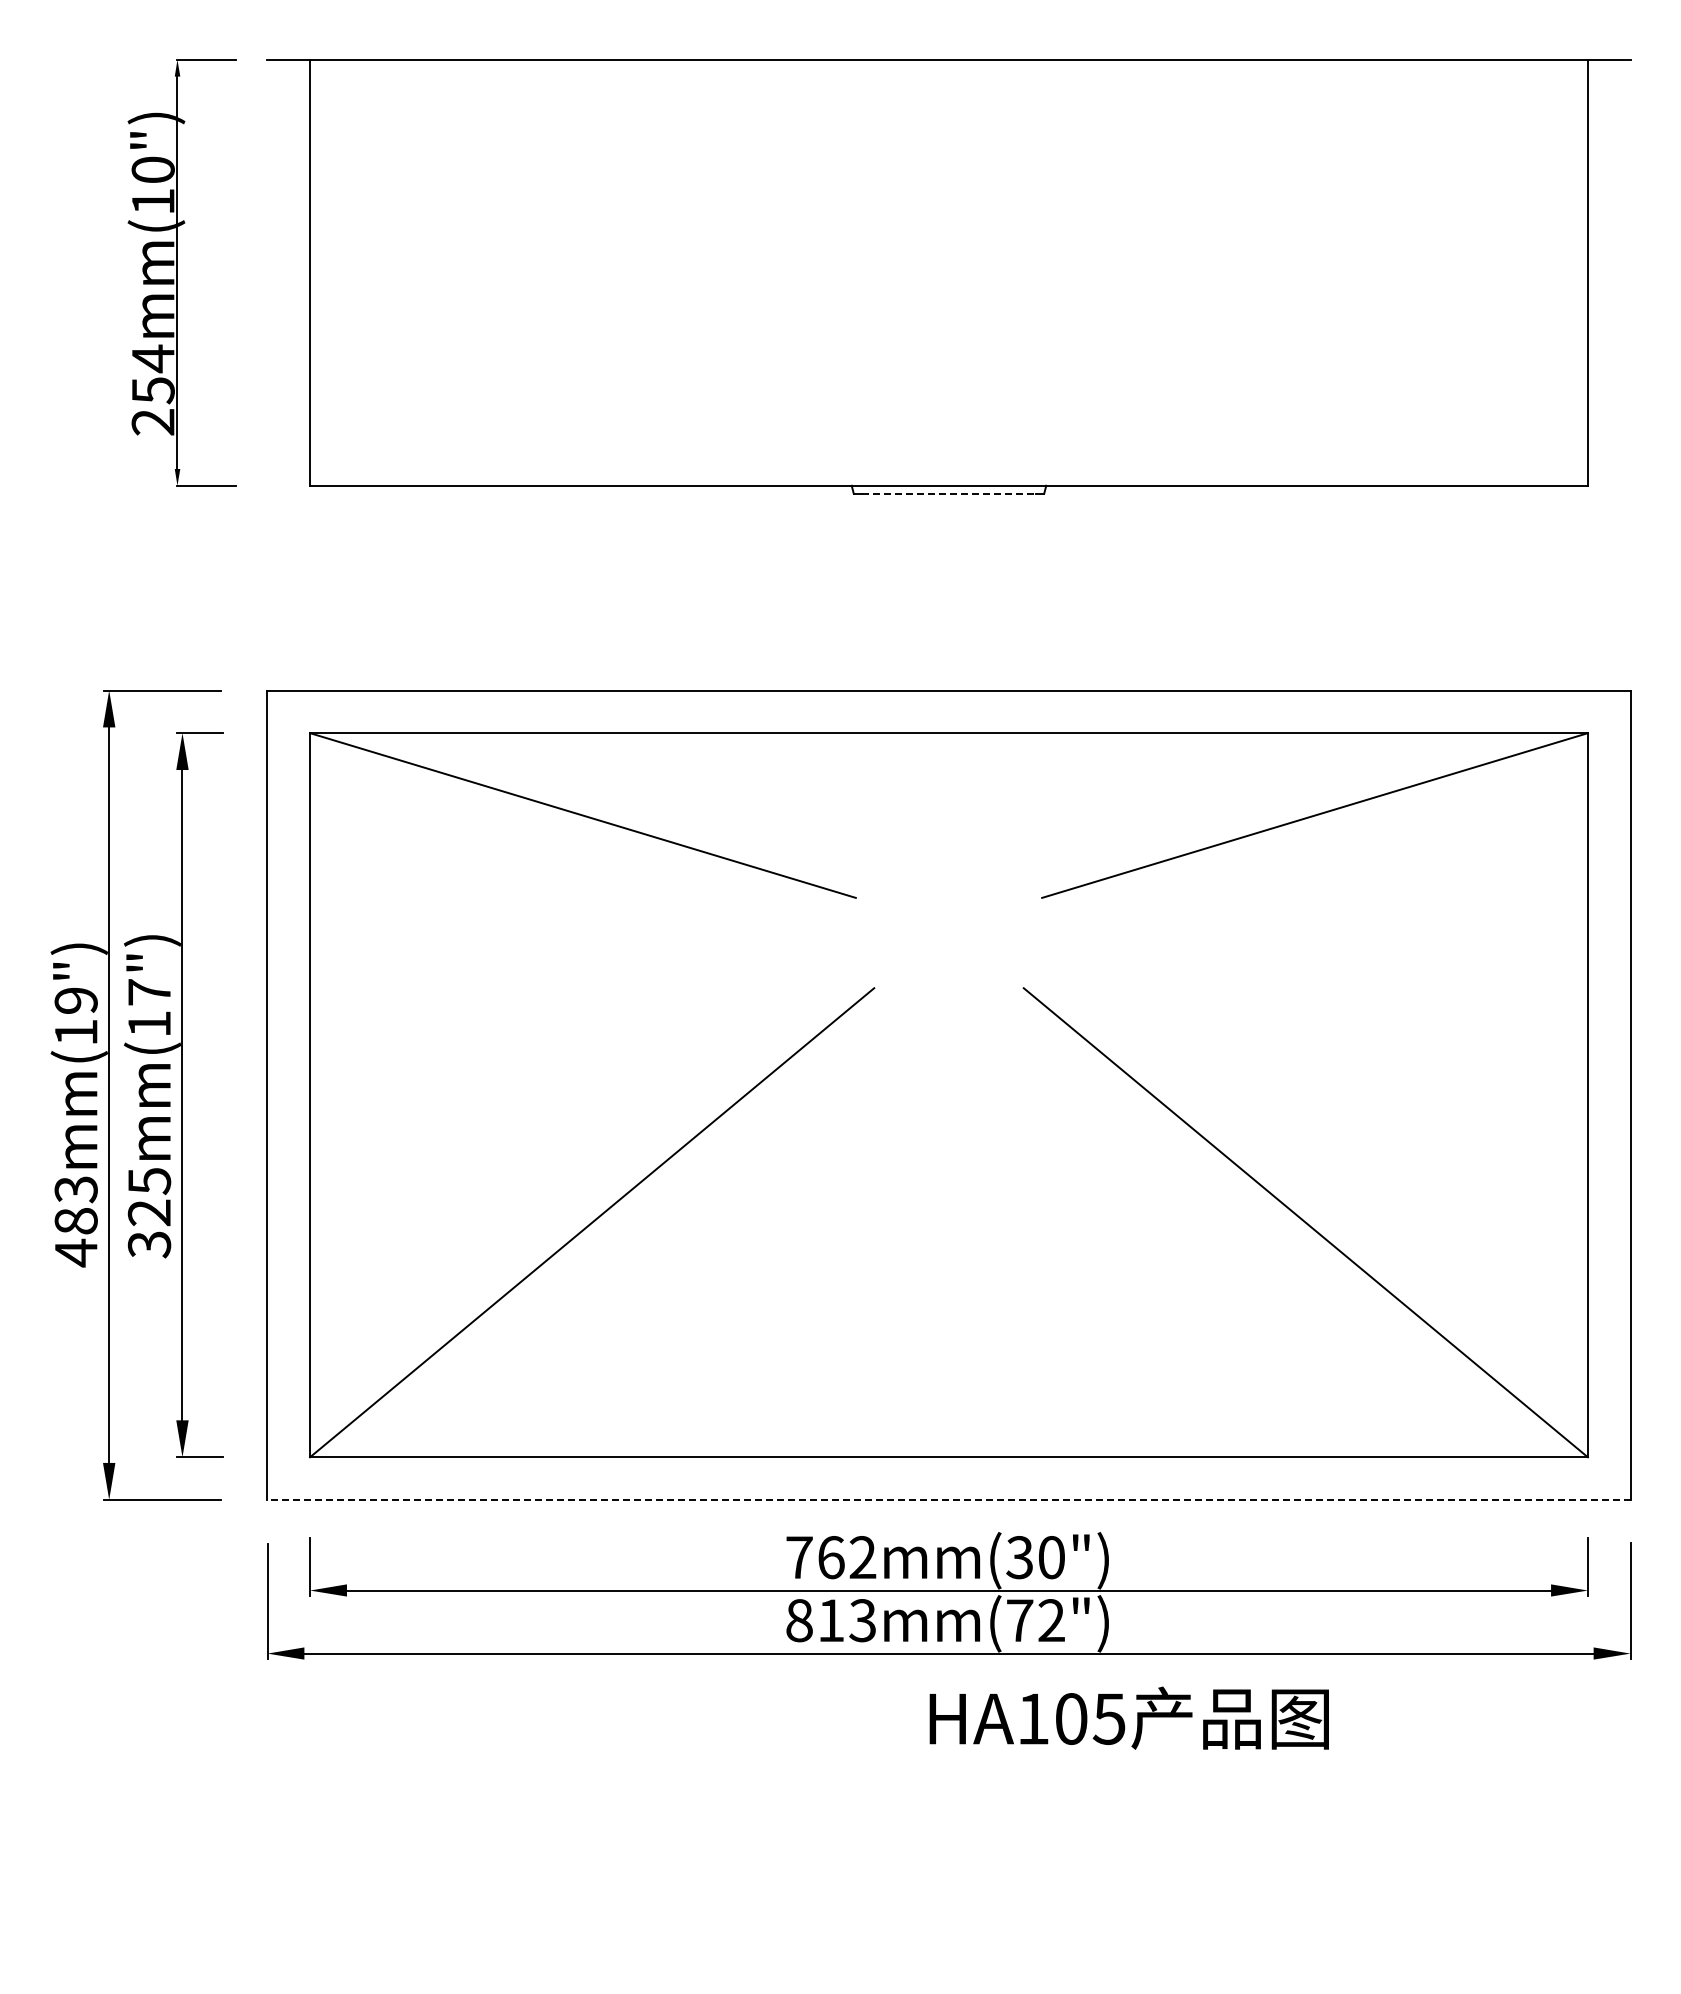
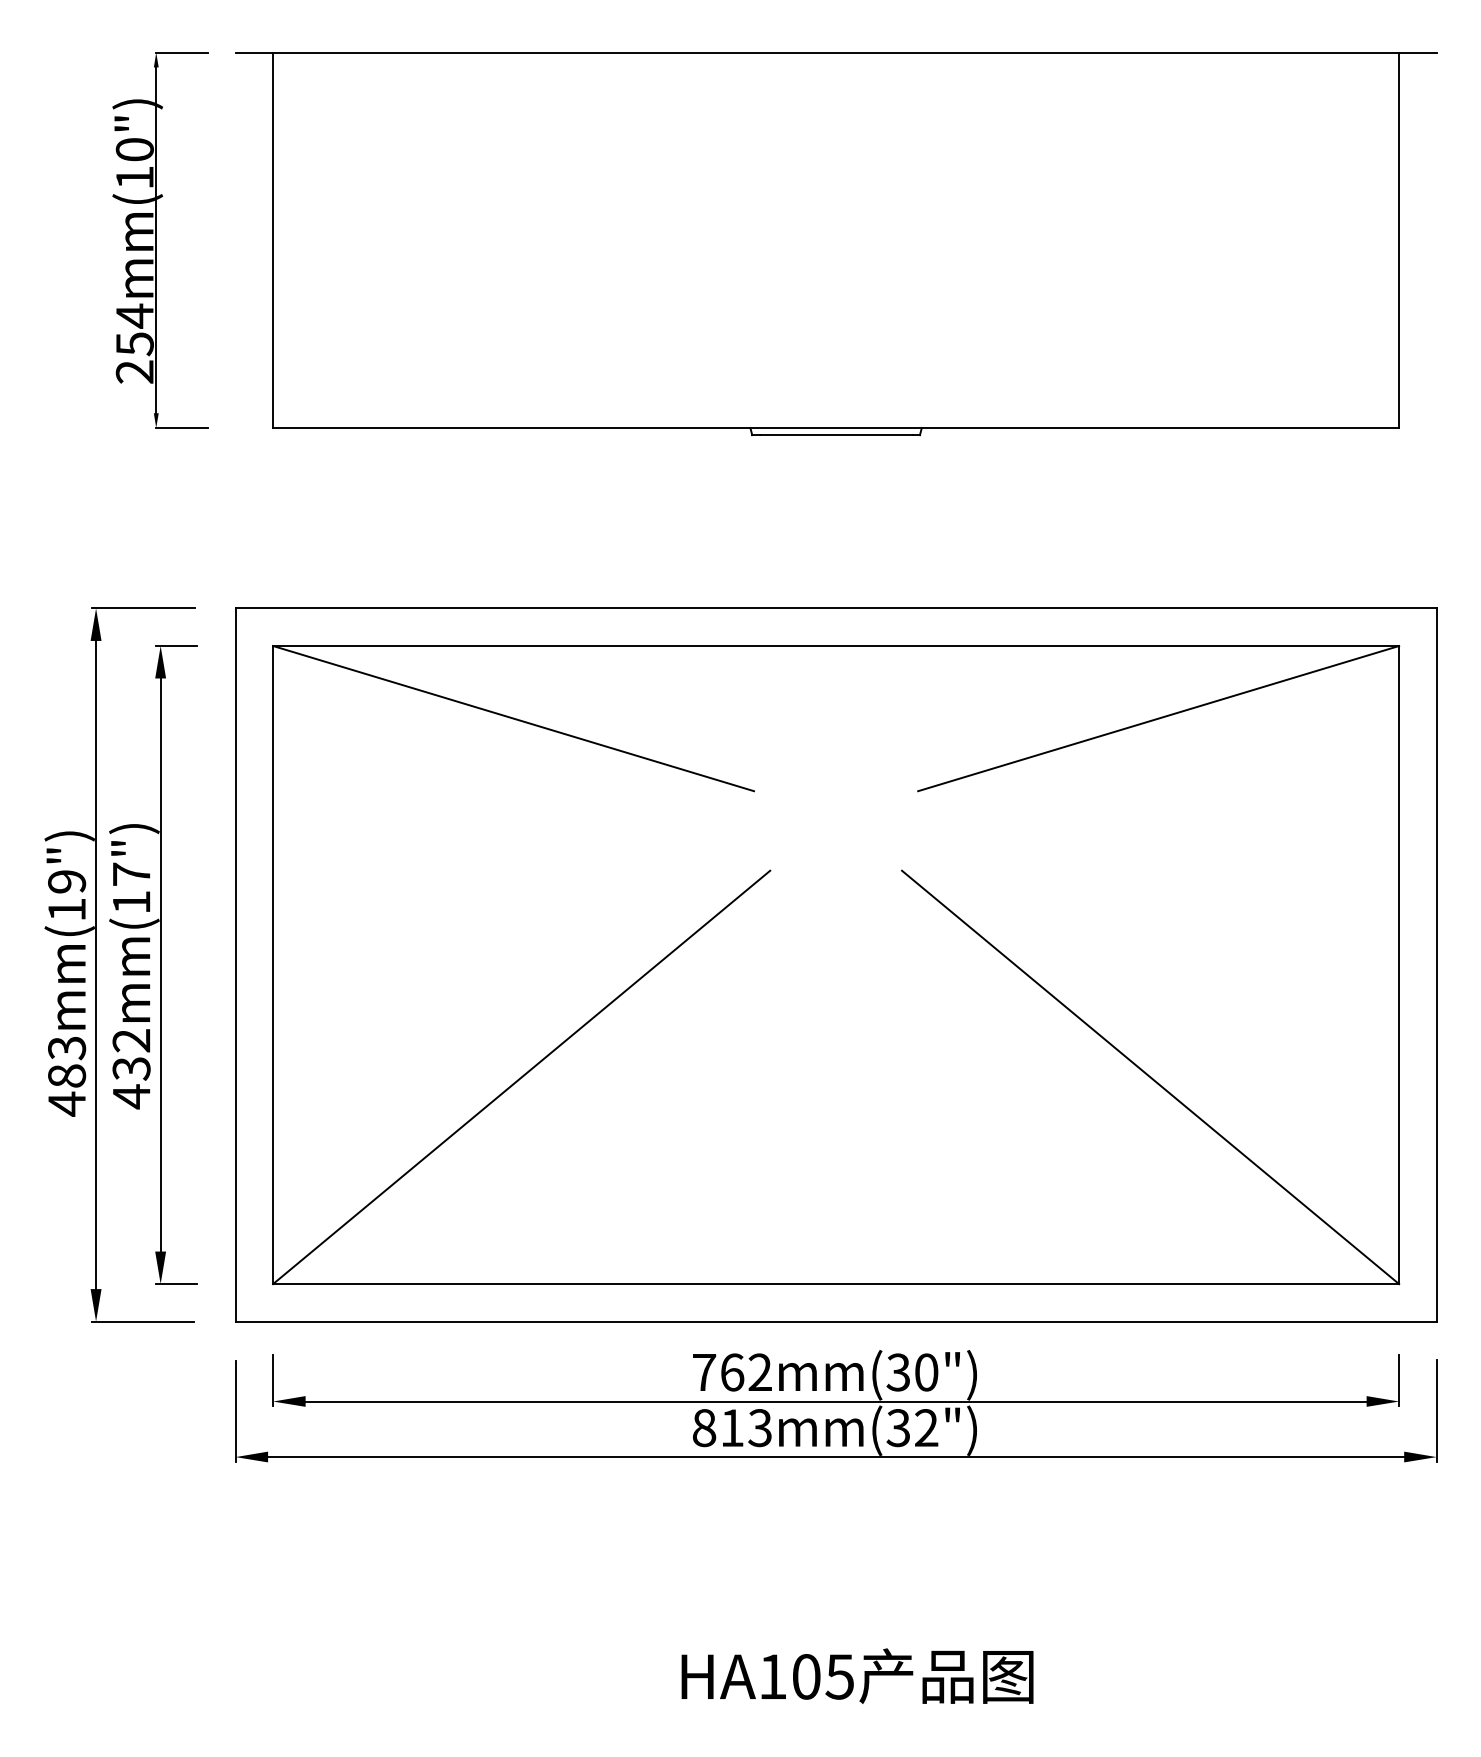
line: (949, 493) -> (836, 434), dashed -> solid
text: (149, 1213) -> (131, 1069), 325mm(17") -> 432mm(17")
line: (949, 1499) -> (836, 1321), dashed -> solid
text: (1019, 1620) -> (898, 1427), 813mm(72") -> 813mm(32")
text: (1128, 1717) -> (856, 1675), moved

